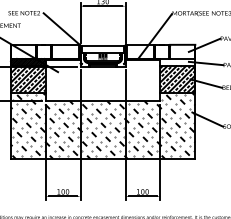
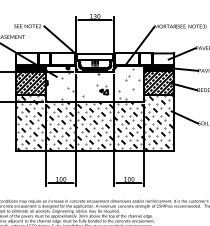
hatch: (178, 55) -> (159, 62), added
hatch: (99, 79) -> (92, 83), added

